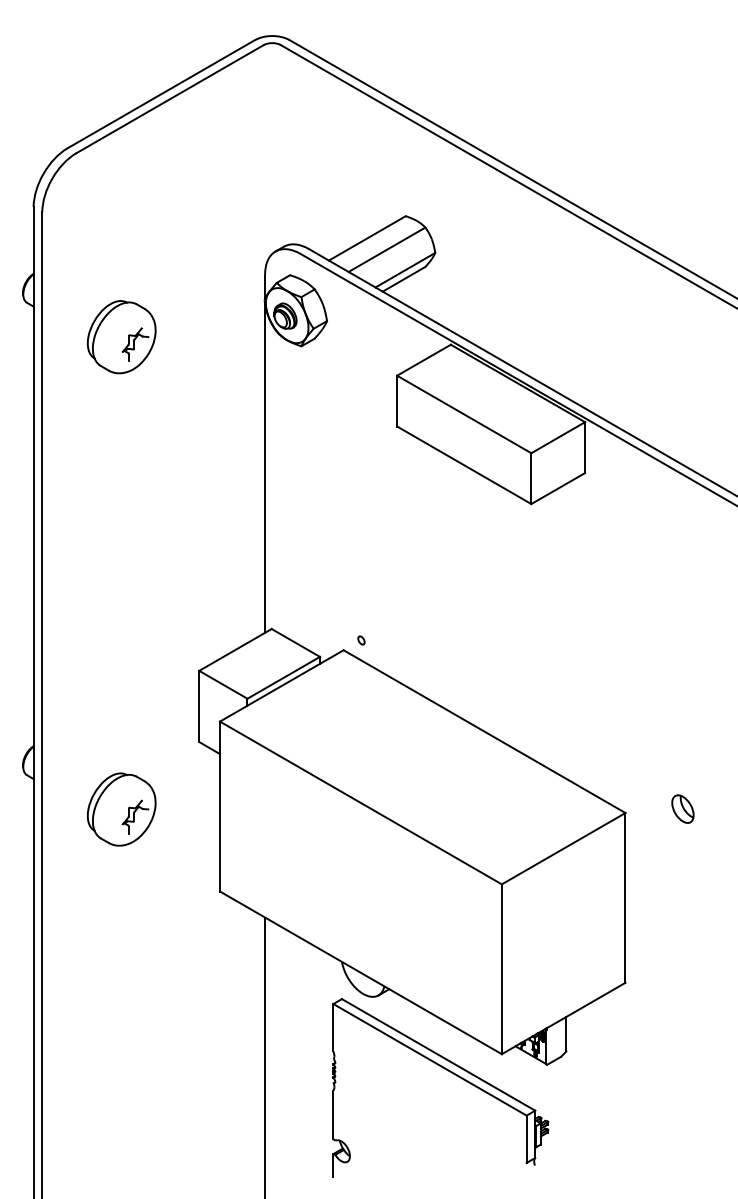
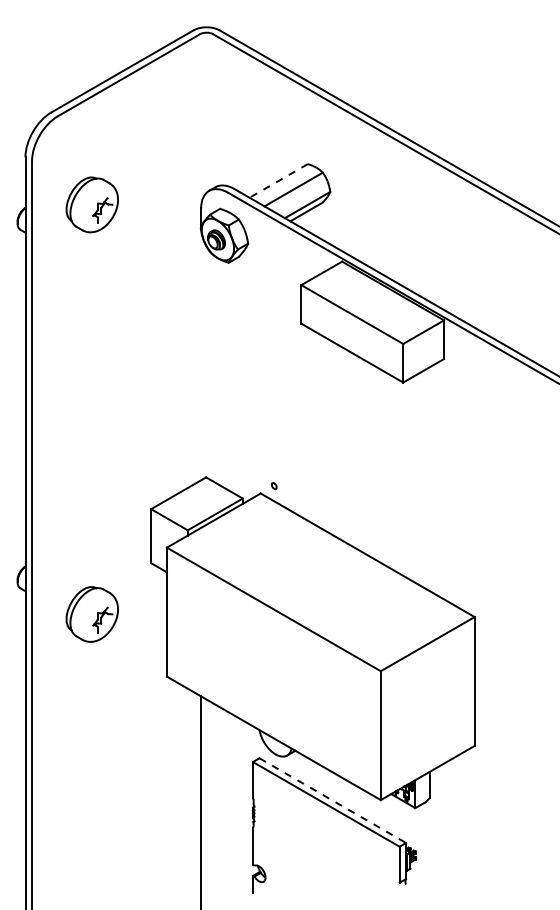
line: (367, 237) -> (278, 180), solid -> dashed
part: (120, 336) -> (91, 204), moved
line: (265, 468) -> (201, 355), removed
part: (683, 808) -> (518, 613), removed
line: (438, 1054) -> (332, 800), solid -> dashed

